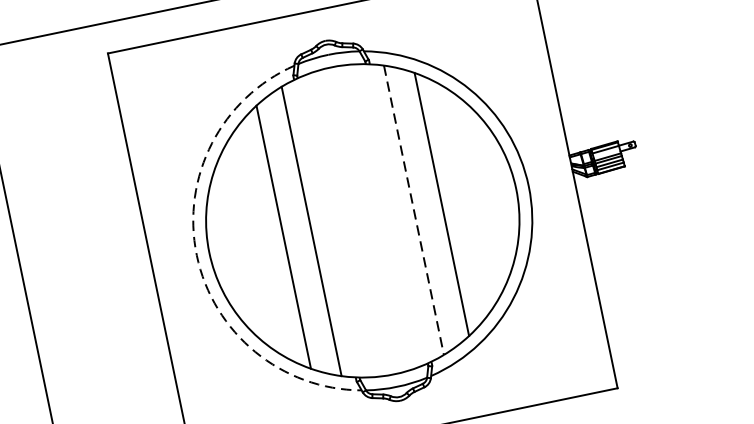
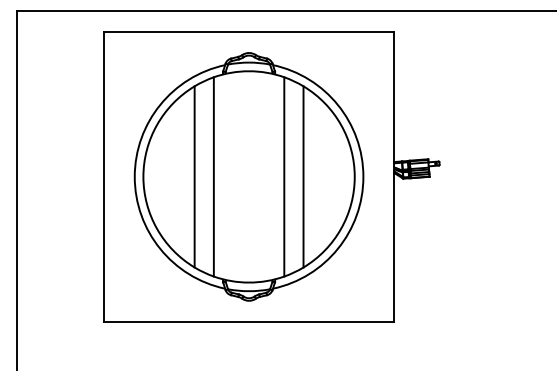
line: (414, 209) -> (284, 176), dashed -> solid
arc: (196, 254) -> (134, 176), dashed -> solid

